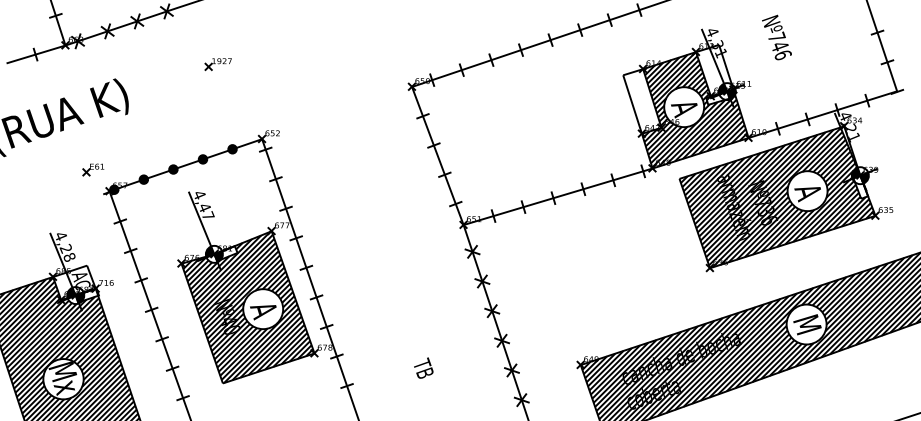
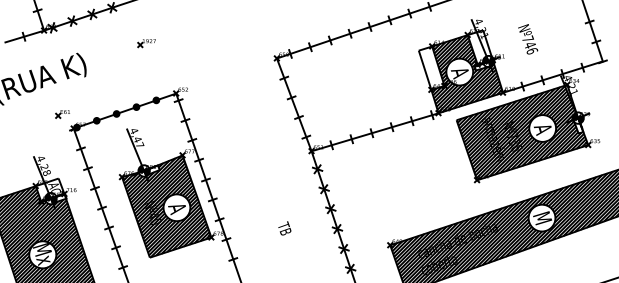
text: (777, 37) -> (528, 39), moved
text: (423, 368) -> (284, 228), moved

